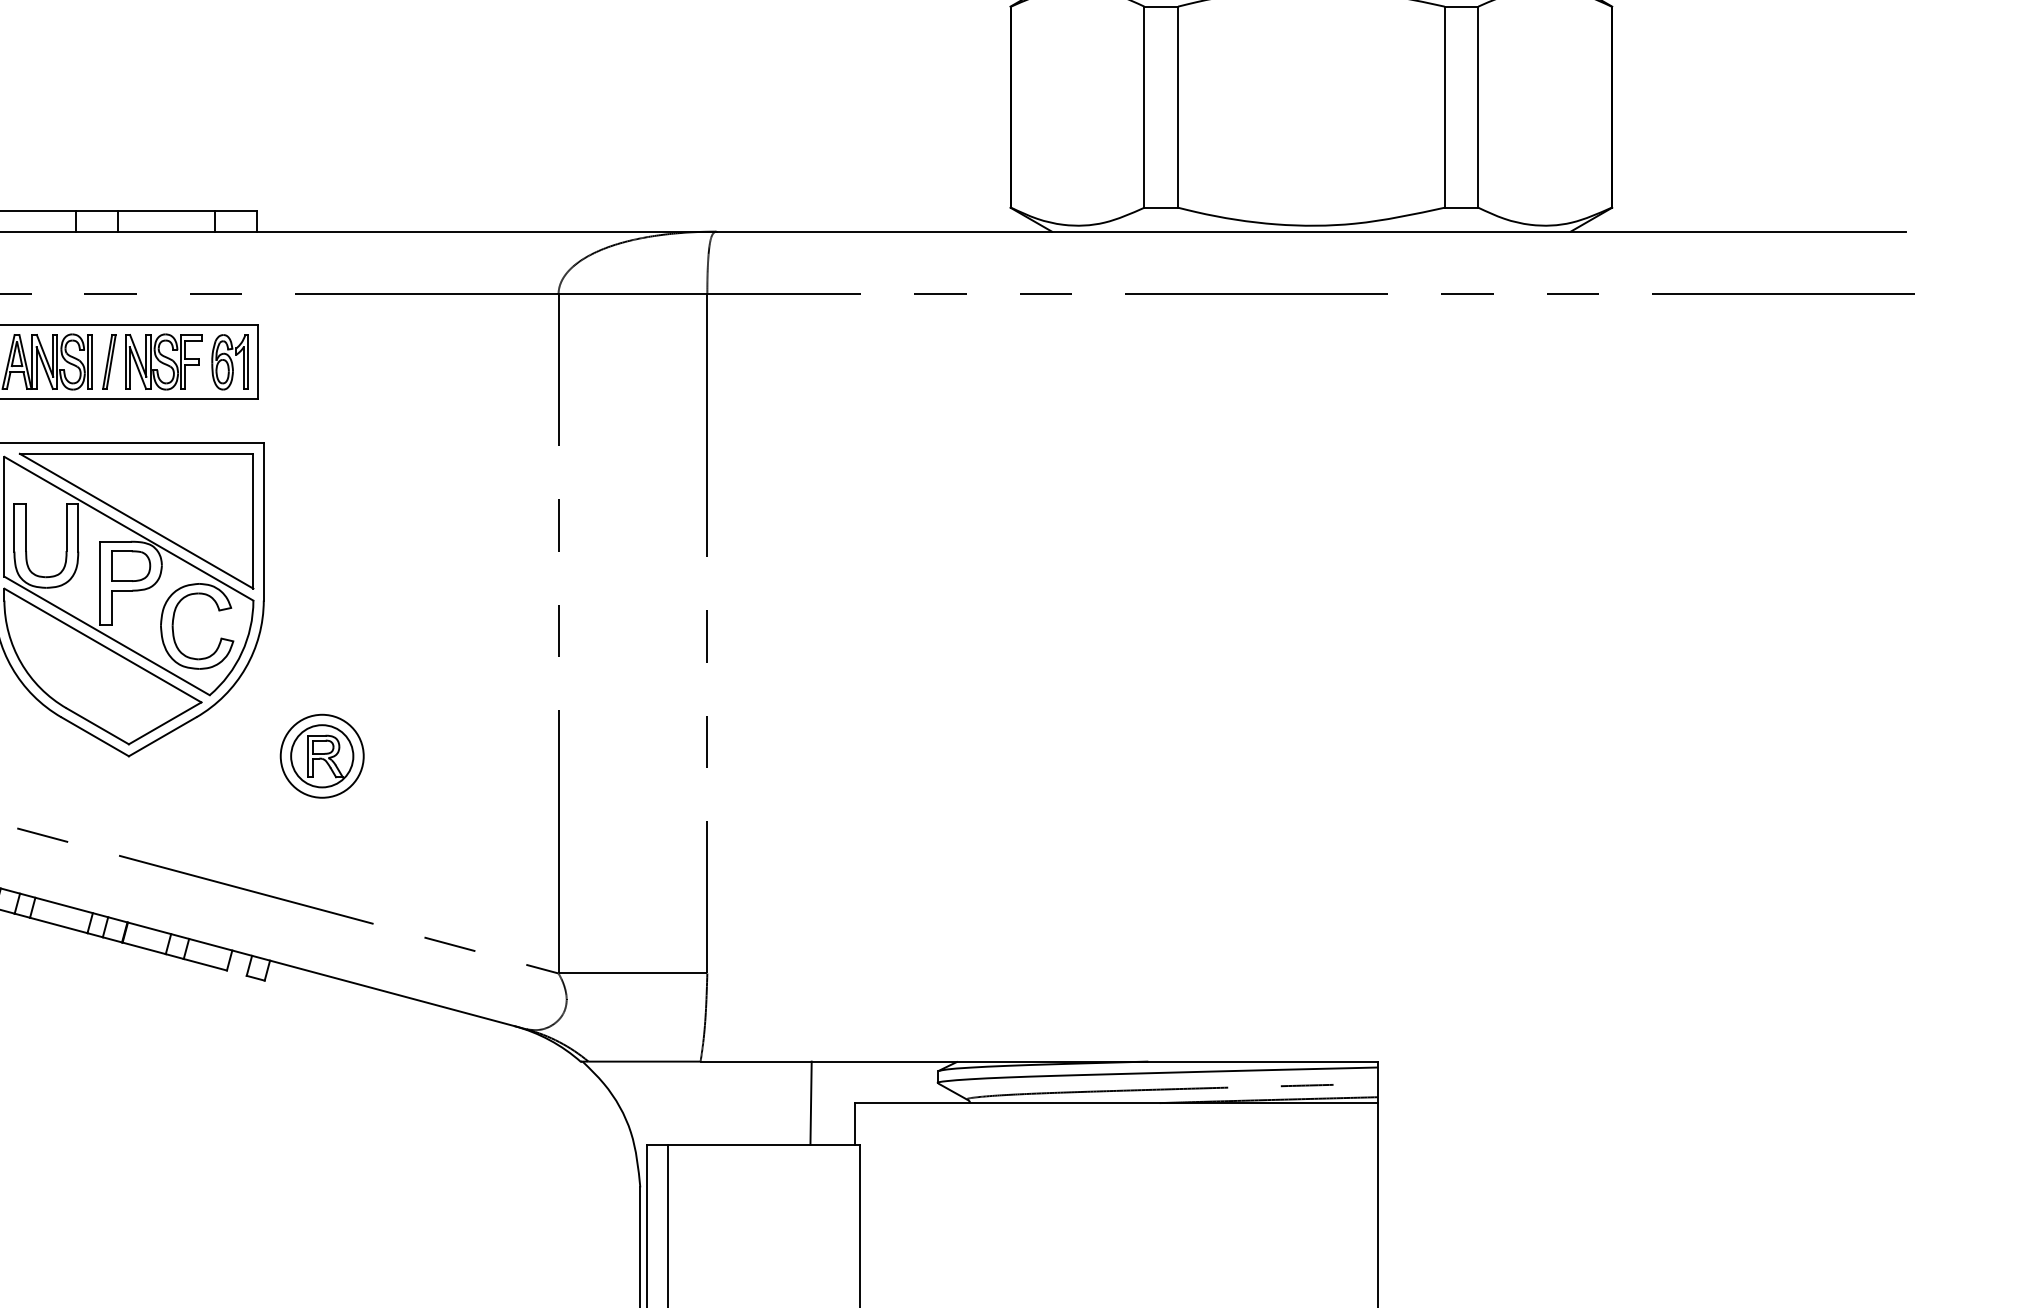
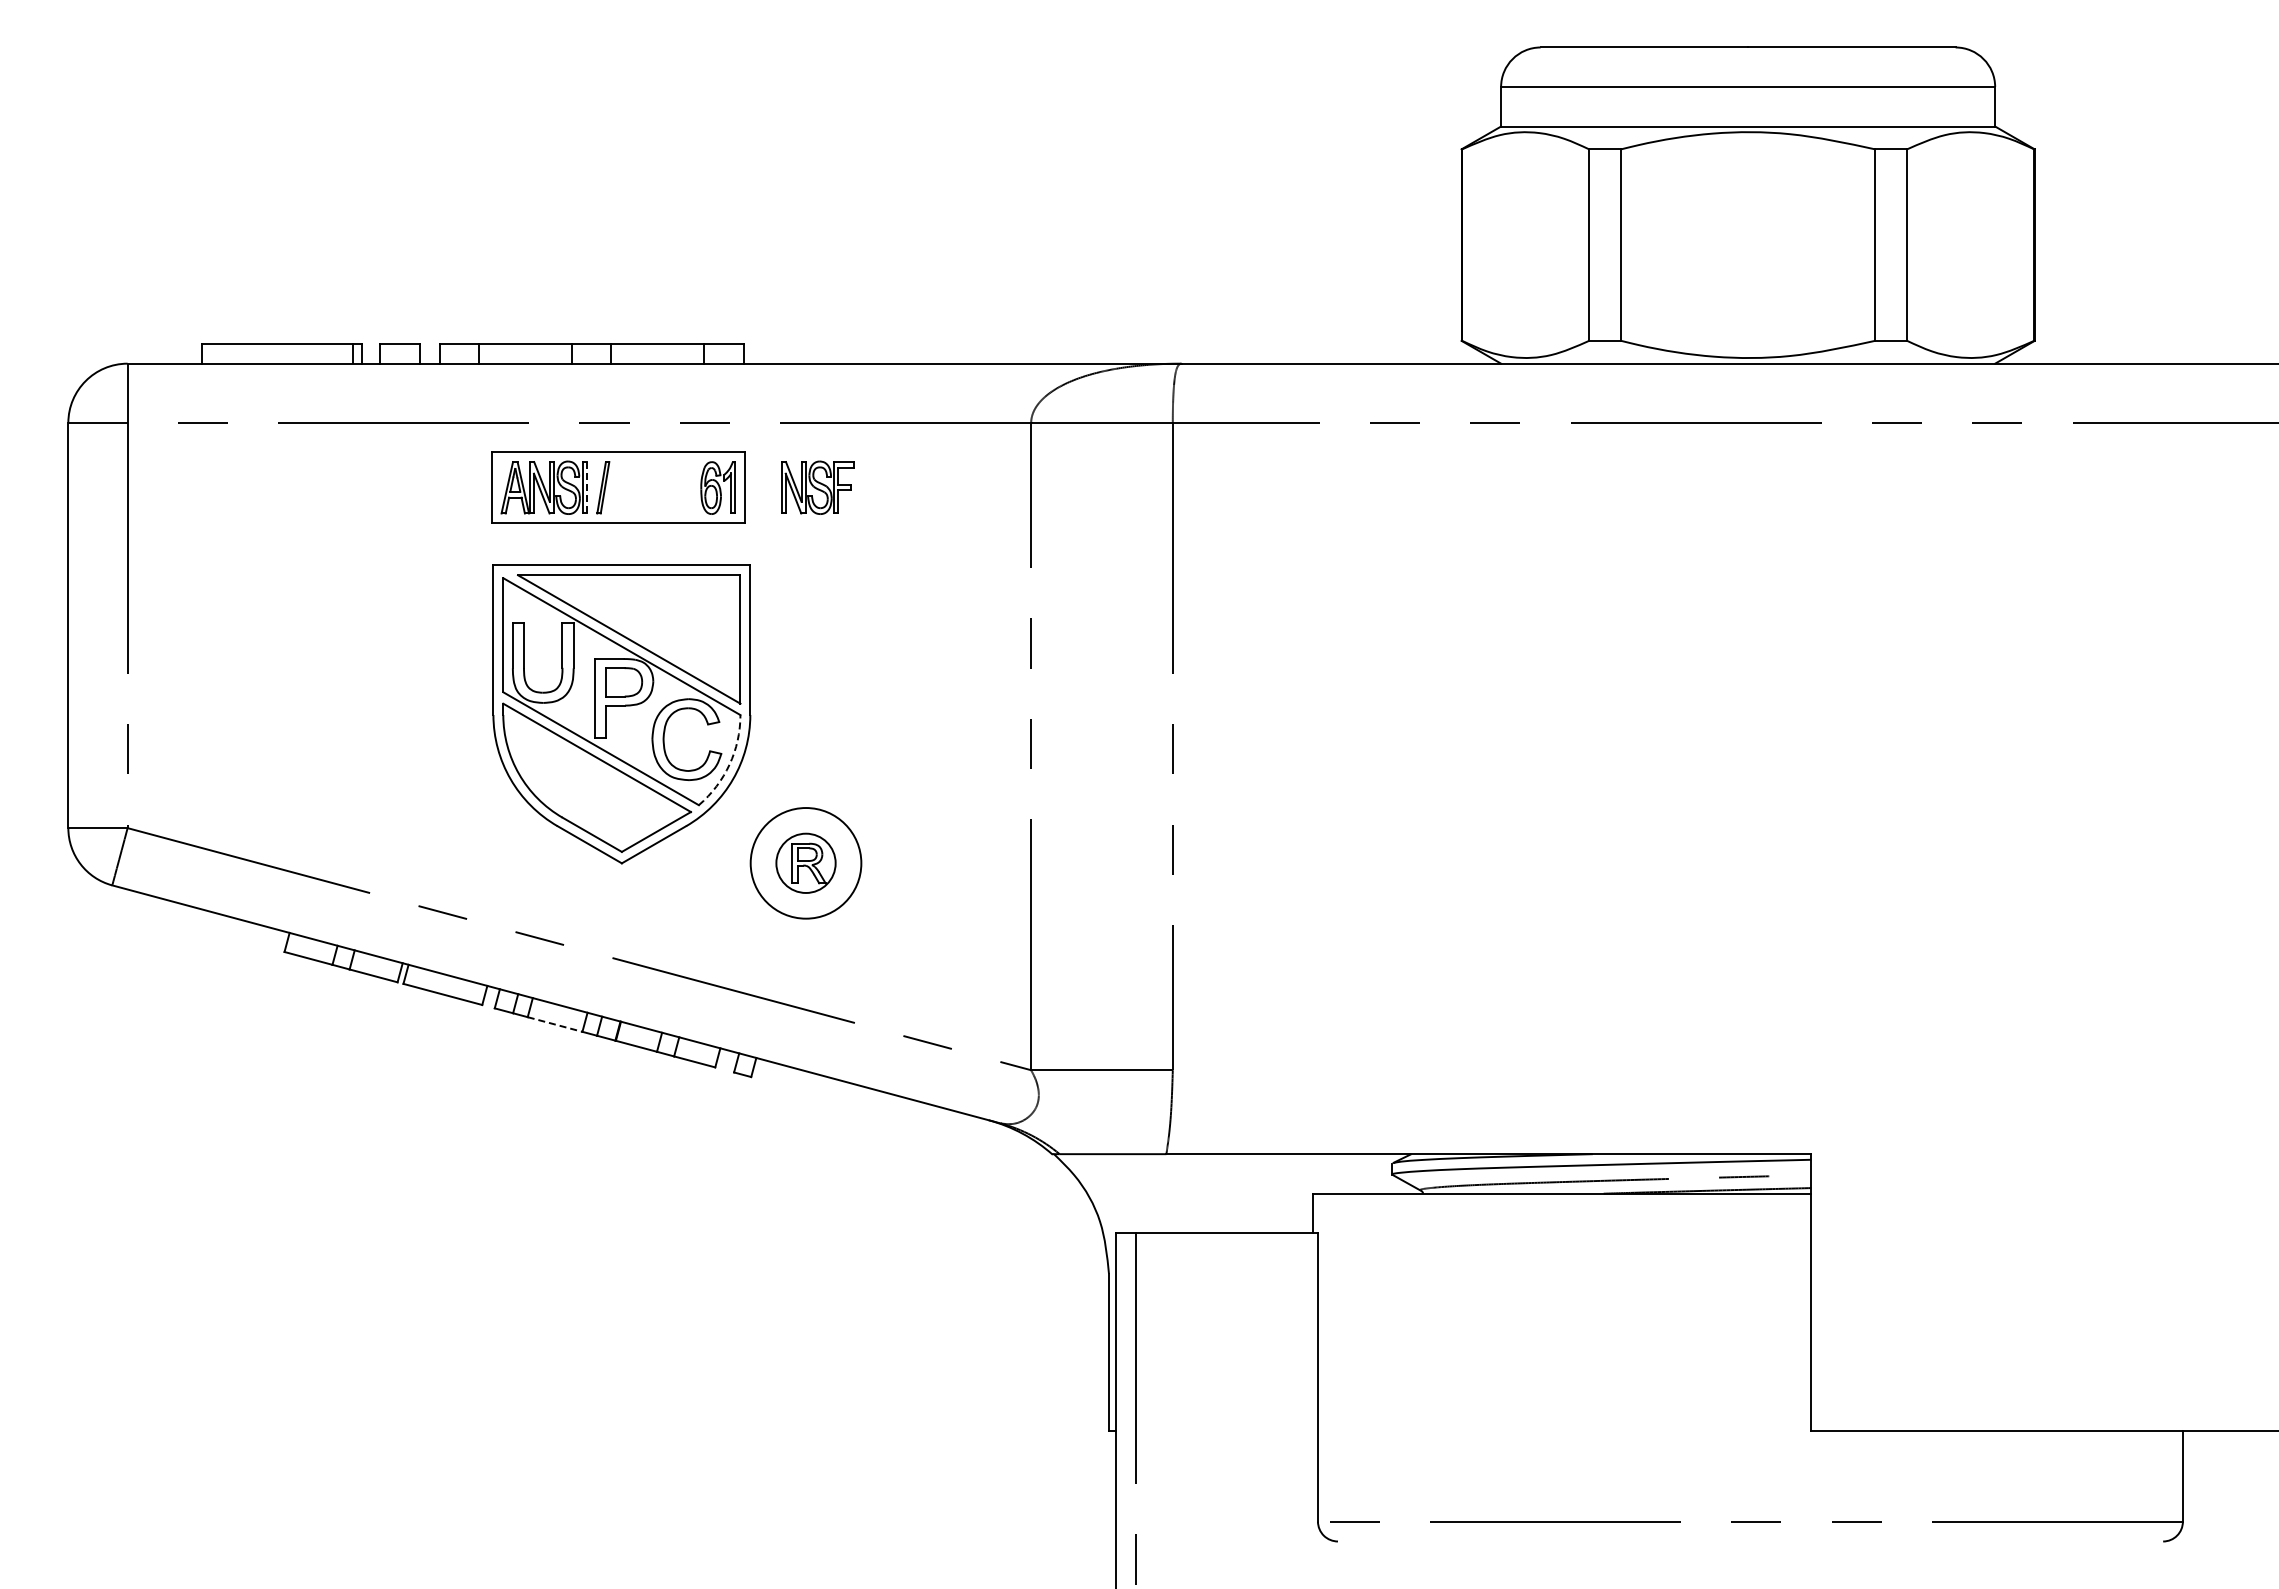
line: (92, 361) -> (587, 487), solid -> dashed
part: (163, 361) -> (817, 487), moved
arc: (241, 652) -> (729, 764), solid -> dashed
circle: (321, 755) -> (805, 862), size x1.4
line: (59, 925) -> (555, 1024), solid -> dashed
line: (810, 1102) -> (1271, 1193), removed

